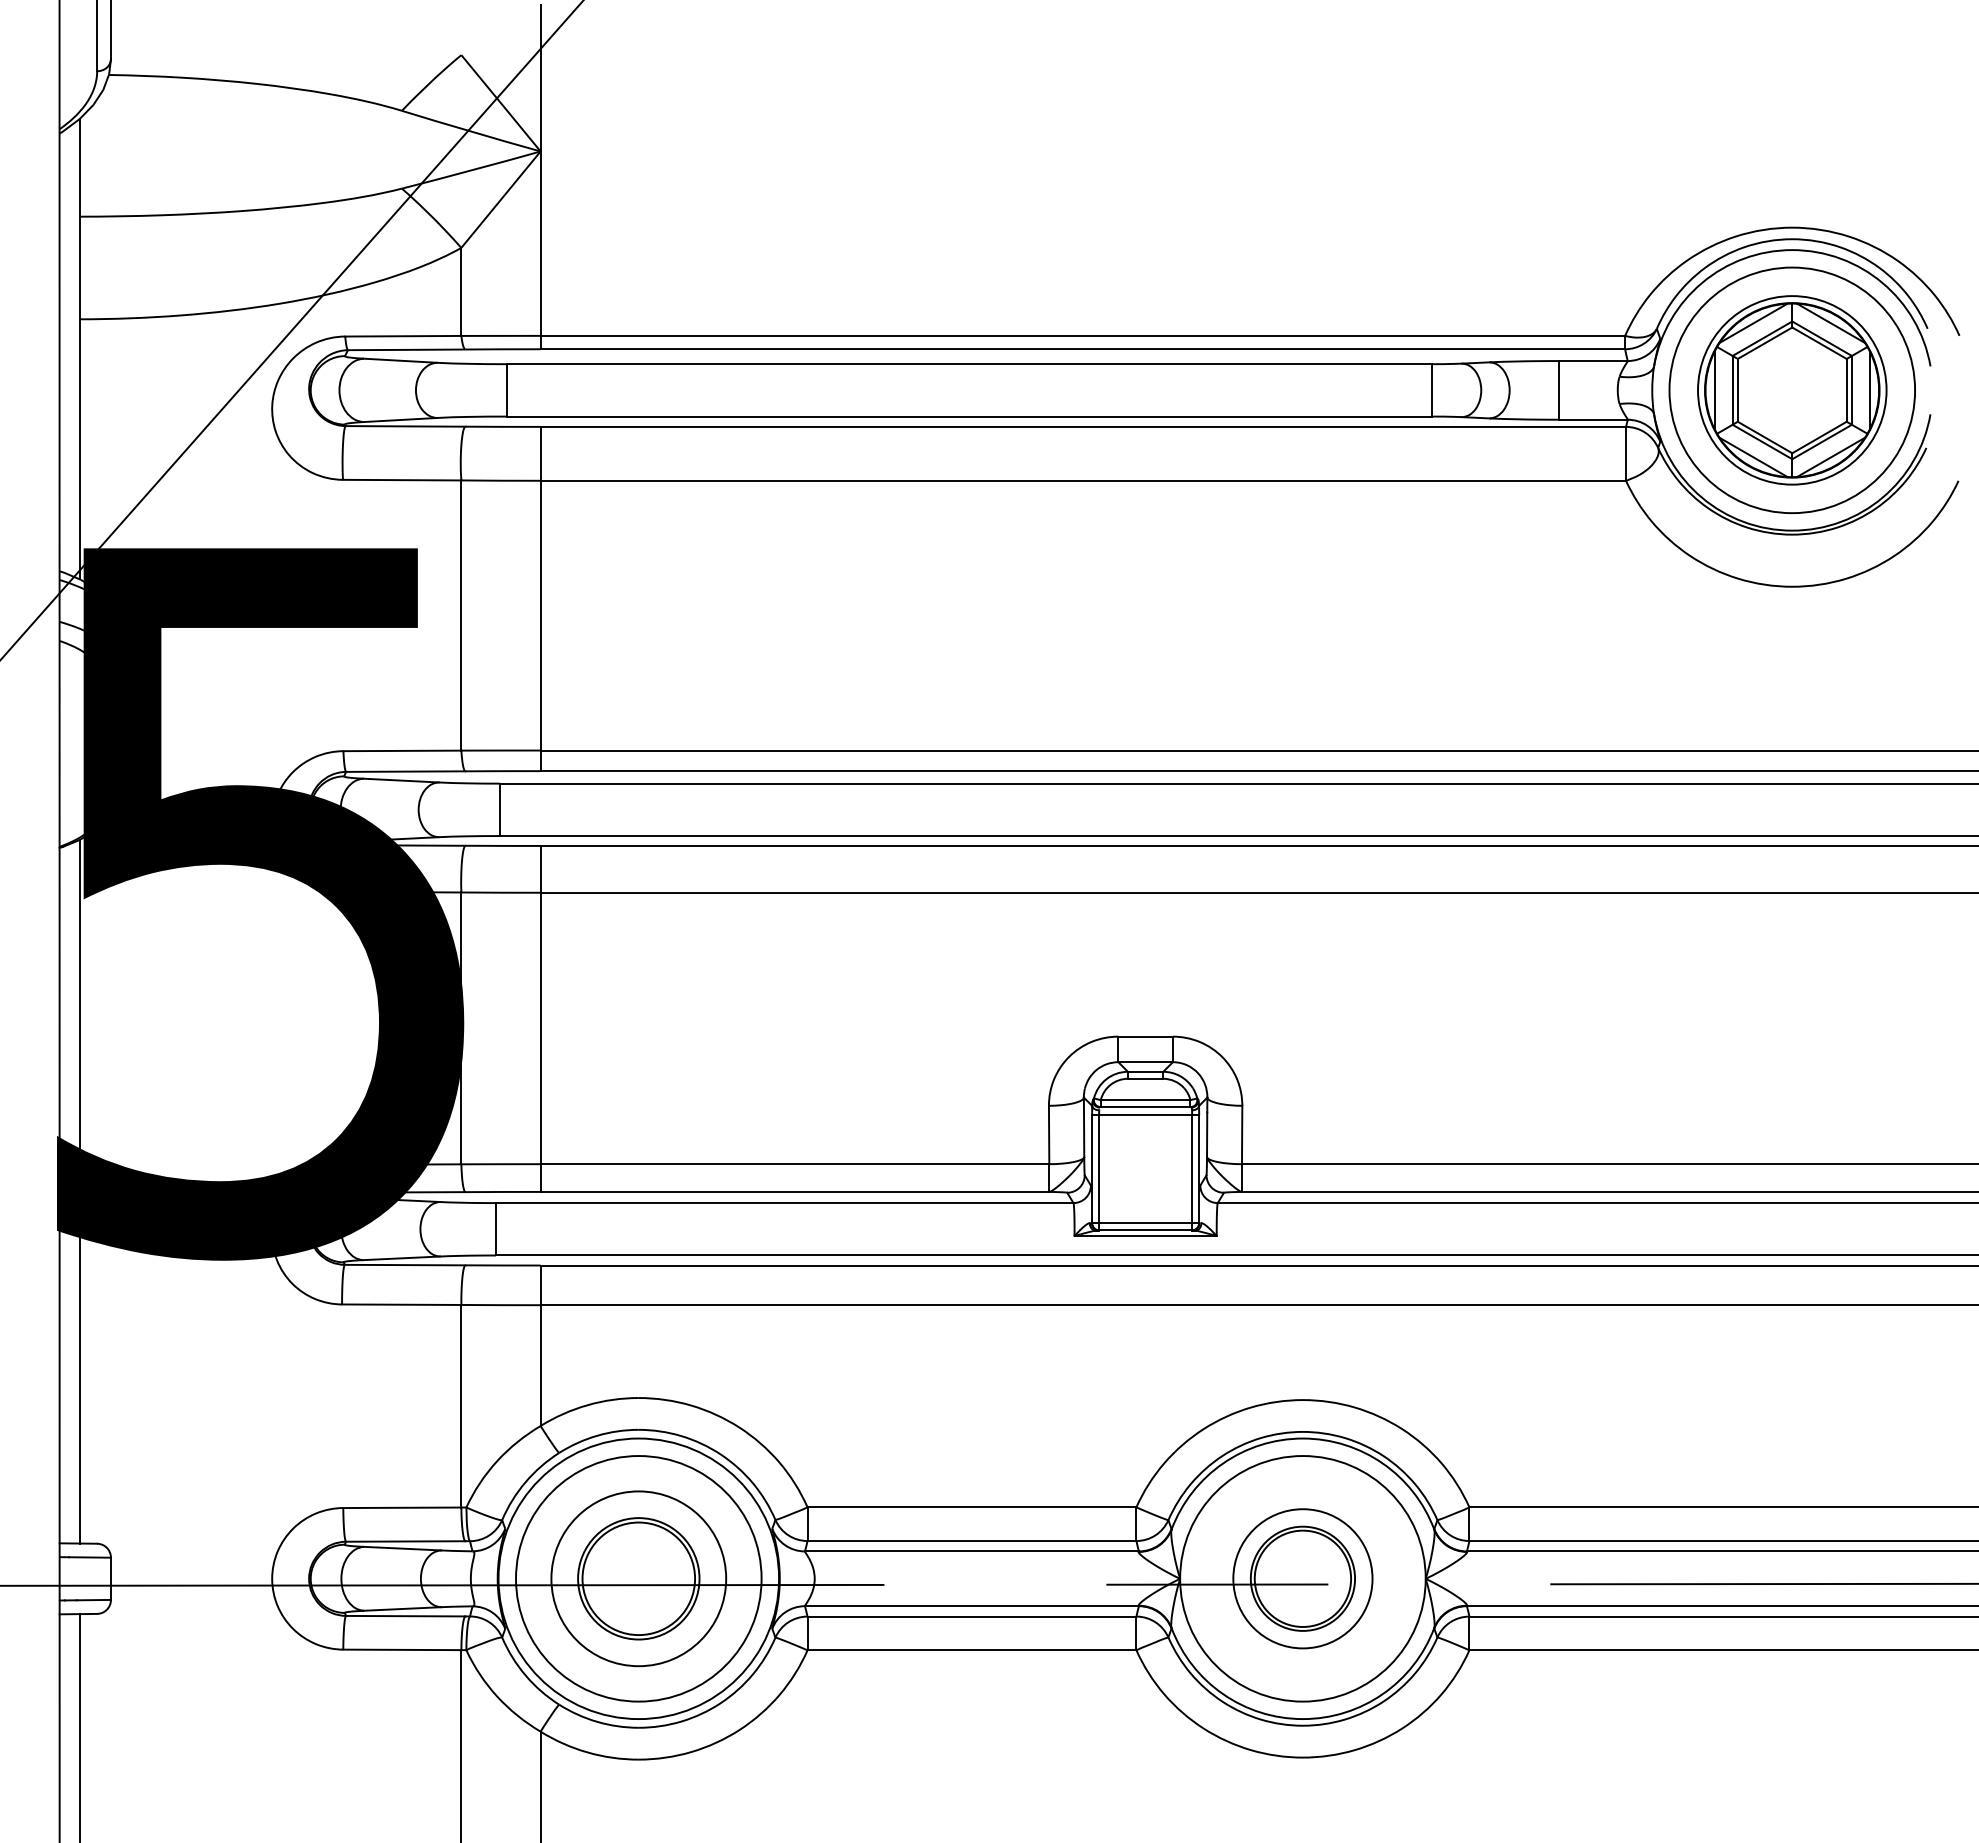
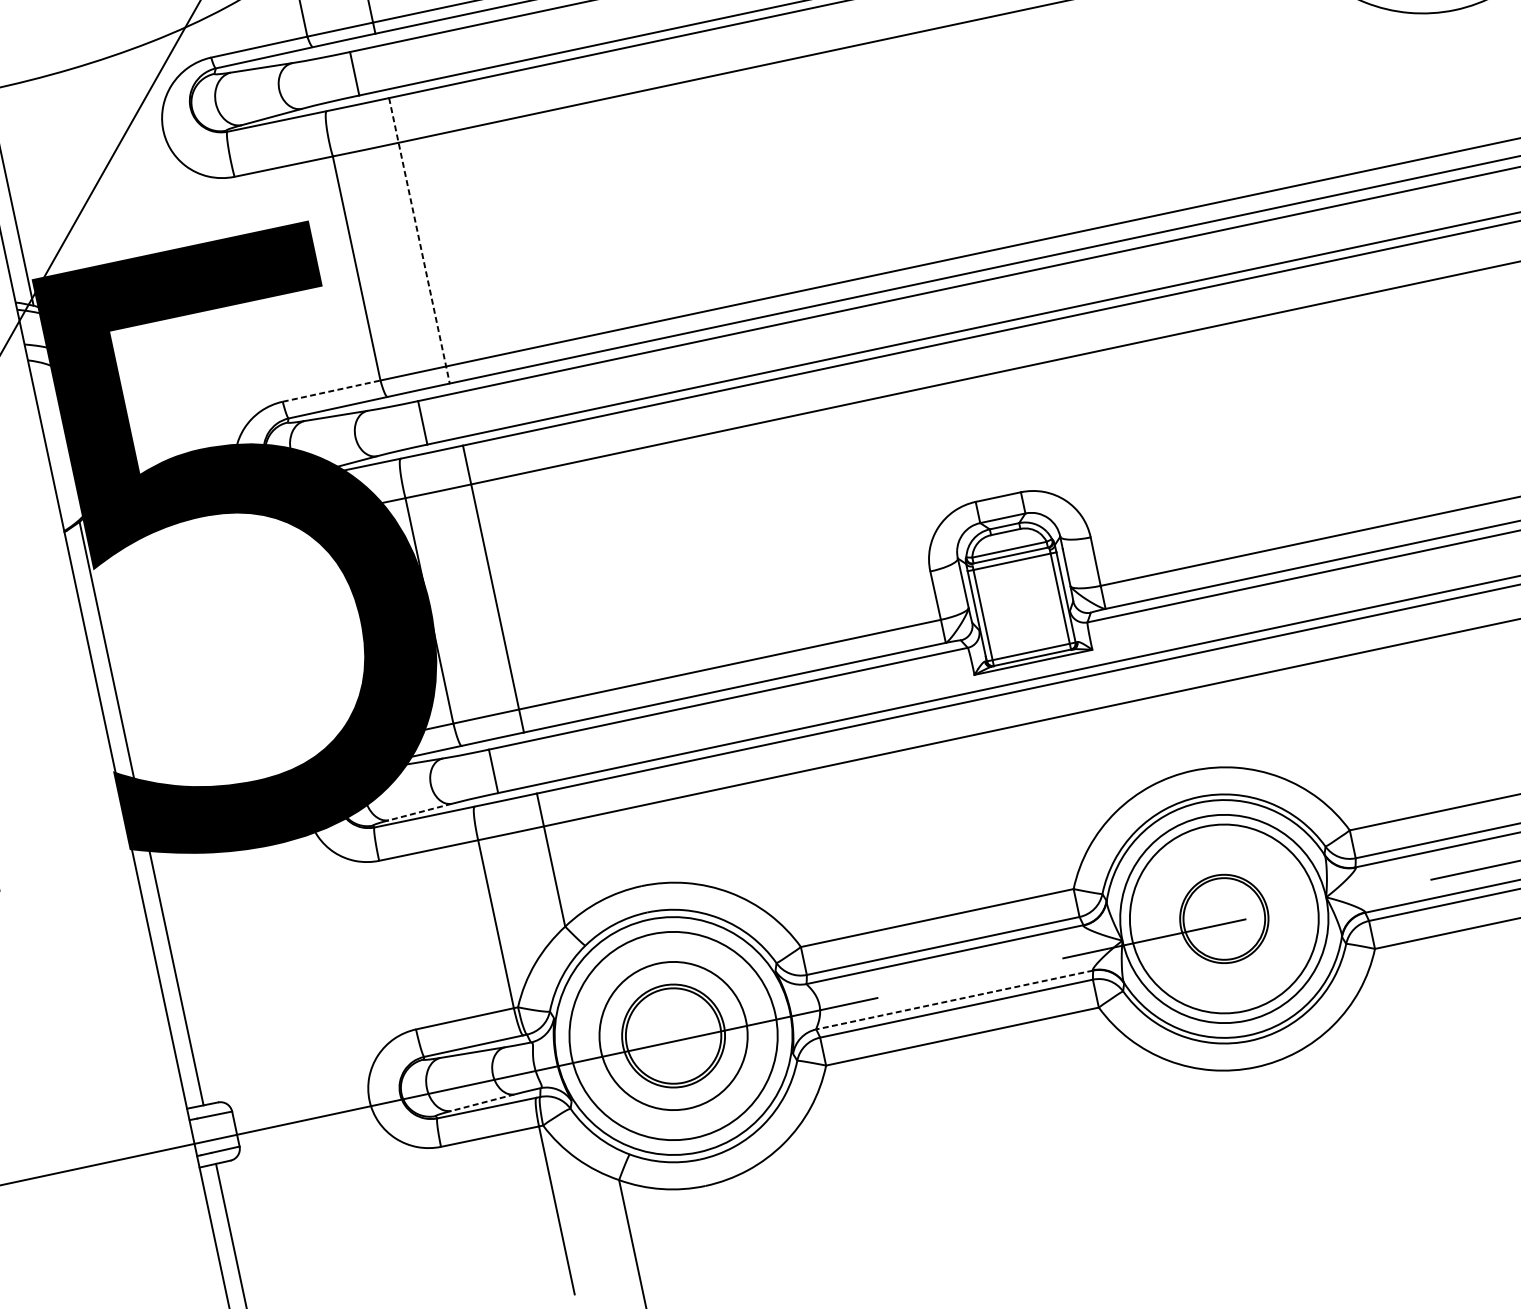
line: (540, 599) -> (419, 241), solid -> dashed
line: (402, 750) -> (331, 390), solid -> dashed
line: (401, 1258) -> (420, 812), solid -> dashed
circle: (1302, 1578) -> (1223, 918), size x1.6
line: (971, 1606) -> (954, 1000), solid -> dashed
line: (402, 1608) -> (482, 1102), solid -> dashed

